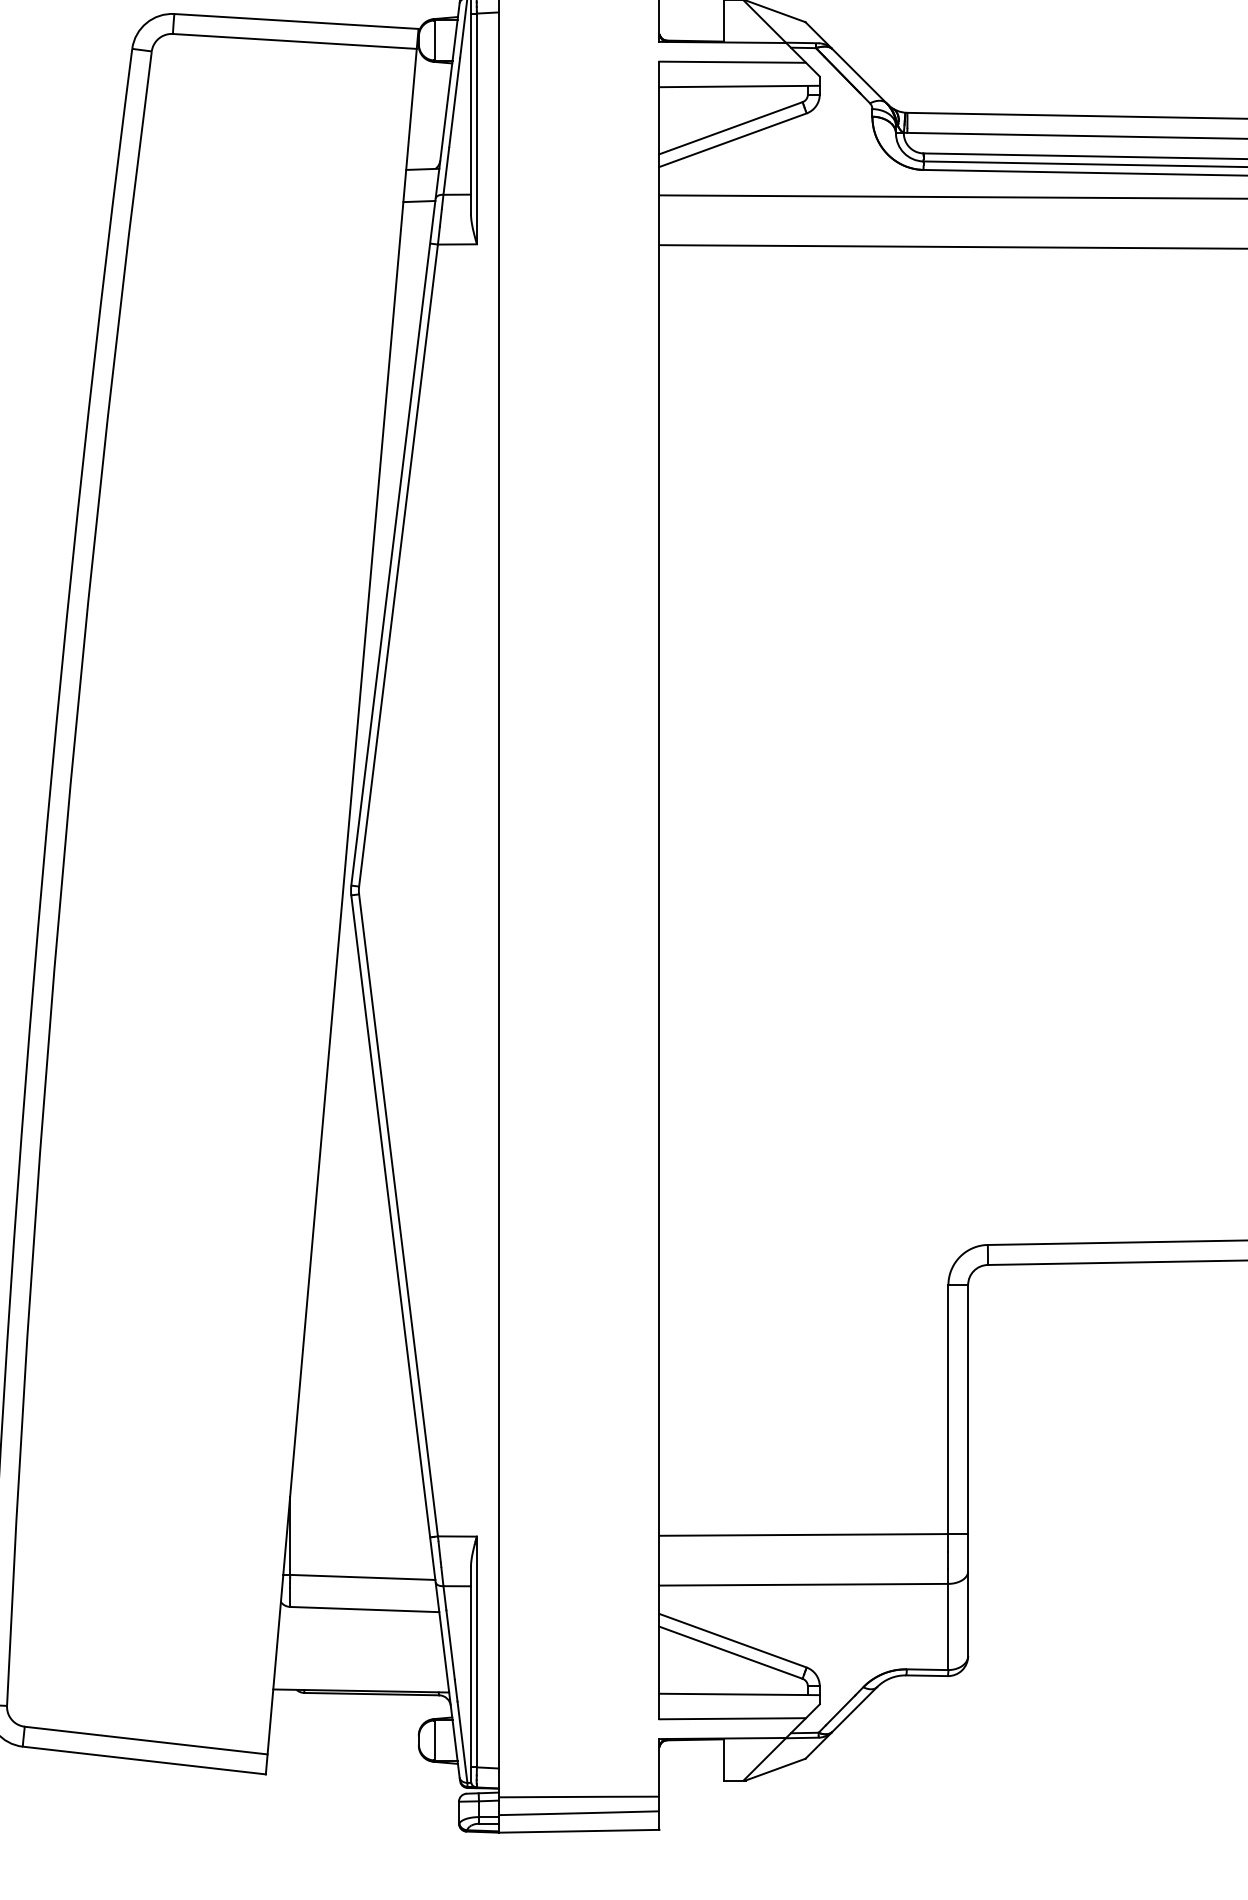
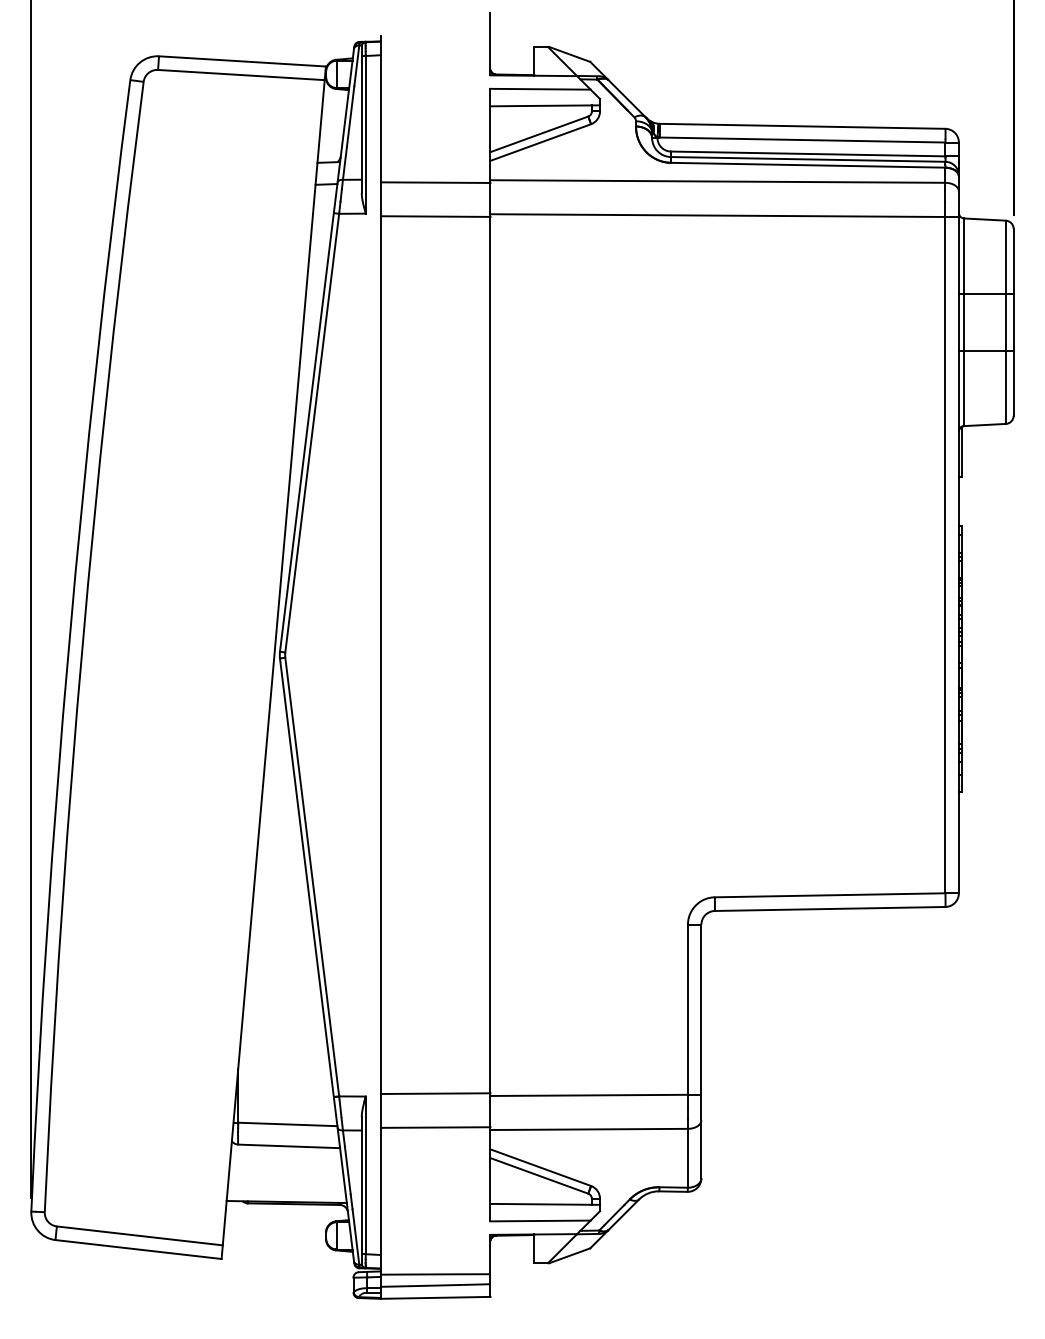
line: (578, 198) -> (435, 182), added
line: (578, 248) -> (435, 216), added
line: (578, 1532) -> (435, 1093), added
line: (578, 1581) -> (435, 1127), added

